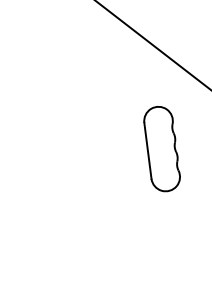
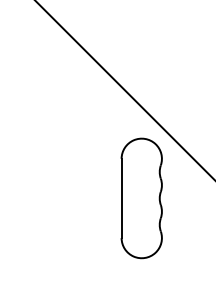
part: (161, 149) -> (141, 198), size x1.67

